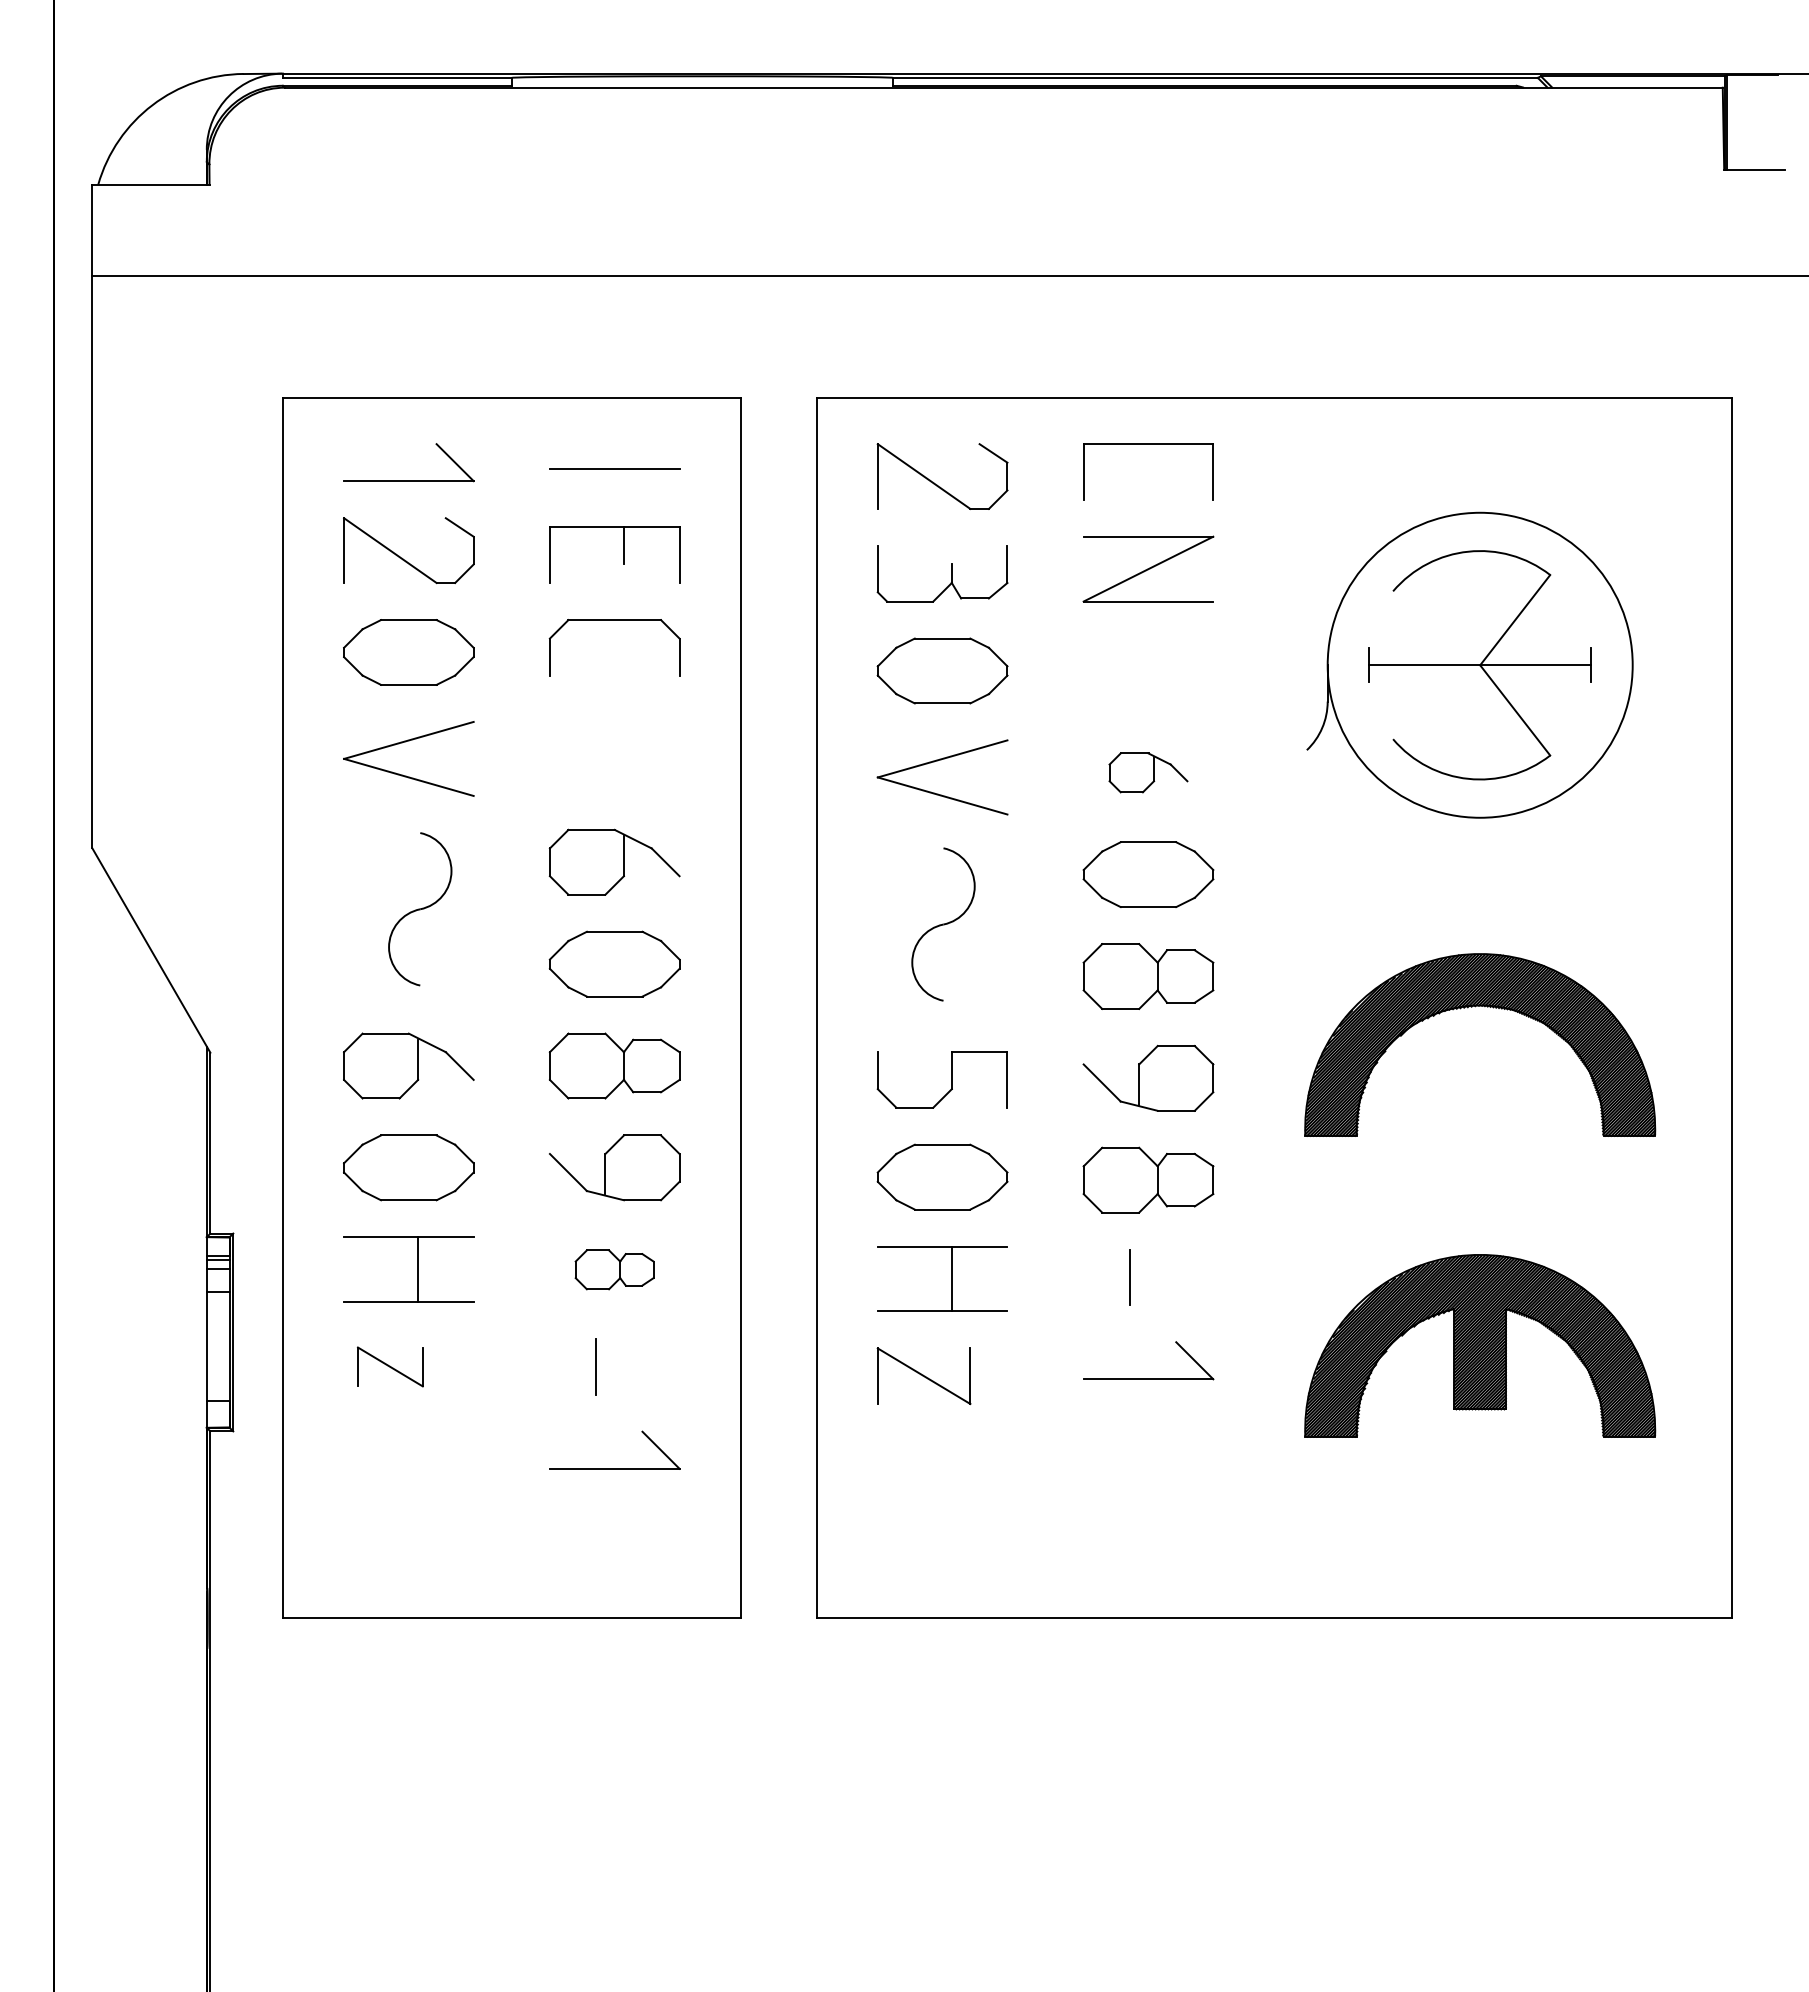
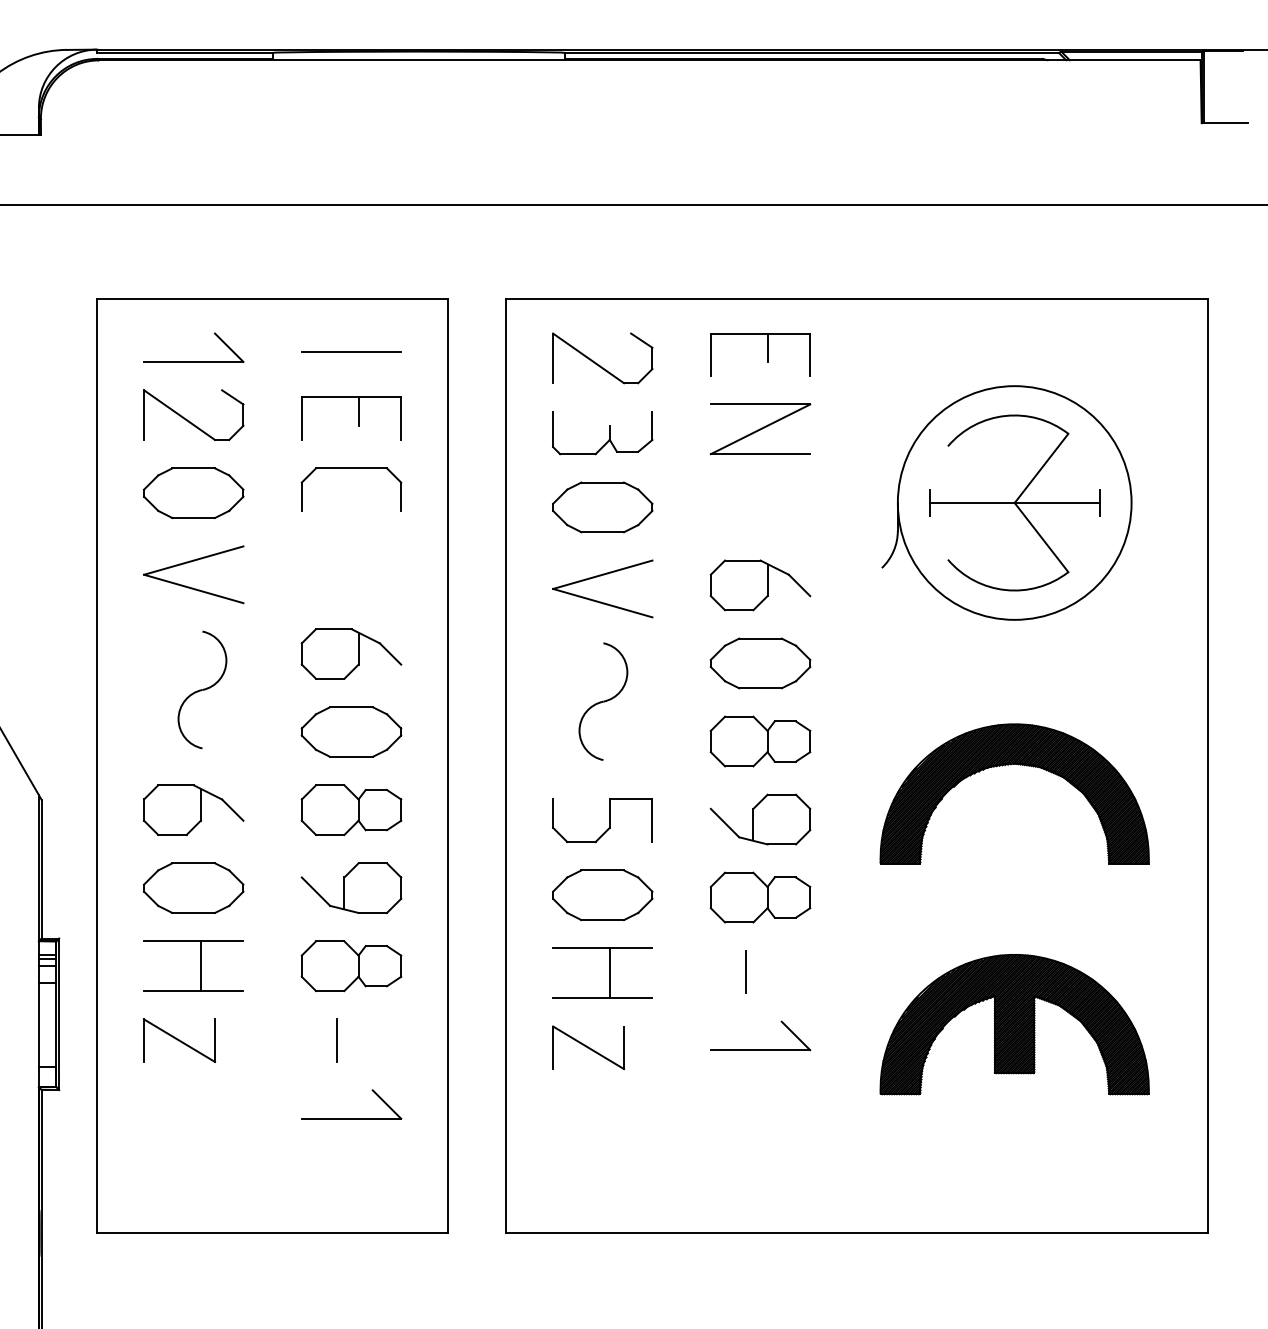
line: (1157, 462) -> (767, 347), added
part: (1148, 772) -> (760, 585), size x1.67
part: (614, 1269) -> (351, 966), size x1.67
part: (390, 1366) -> (179, 1040), size x1.43

